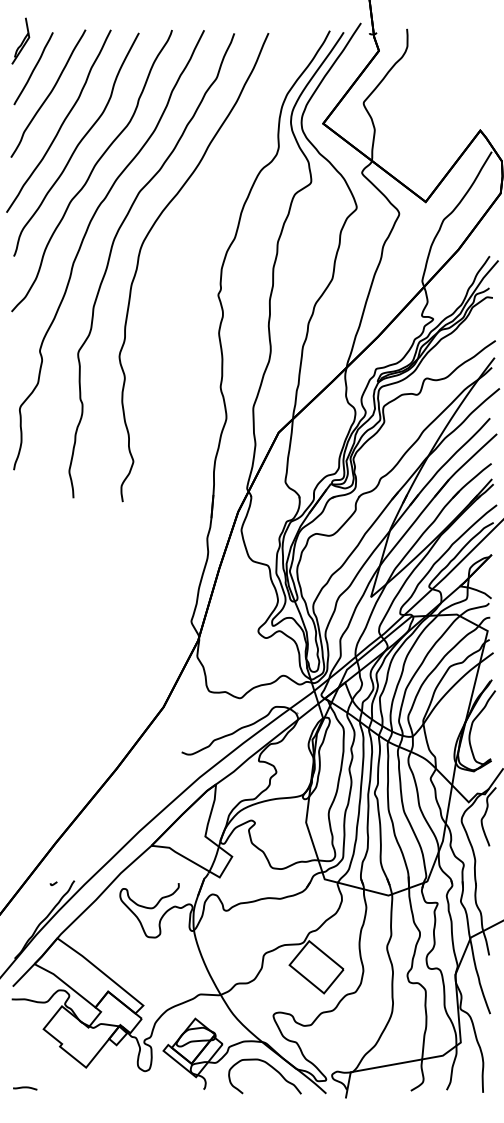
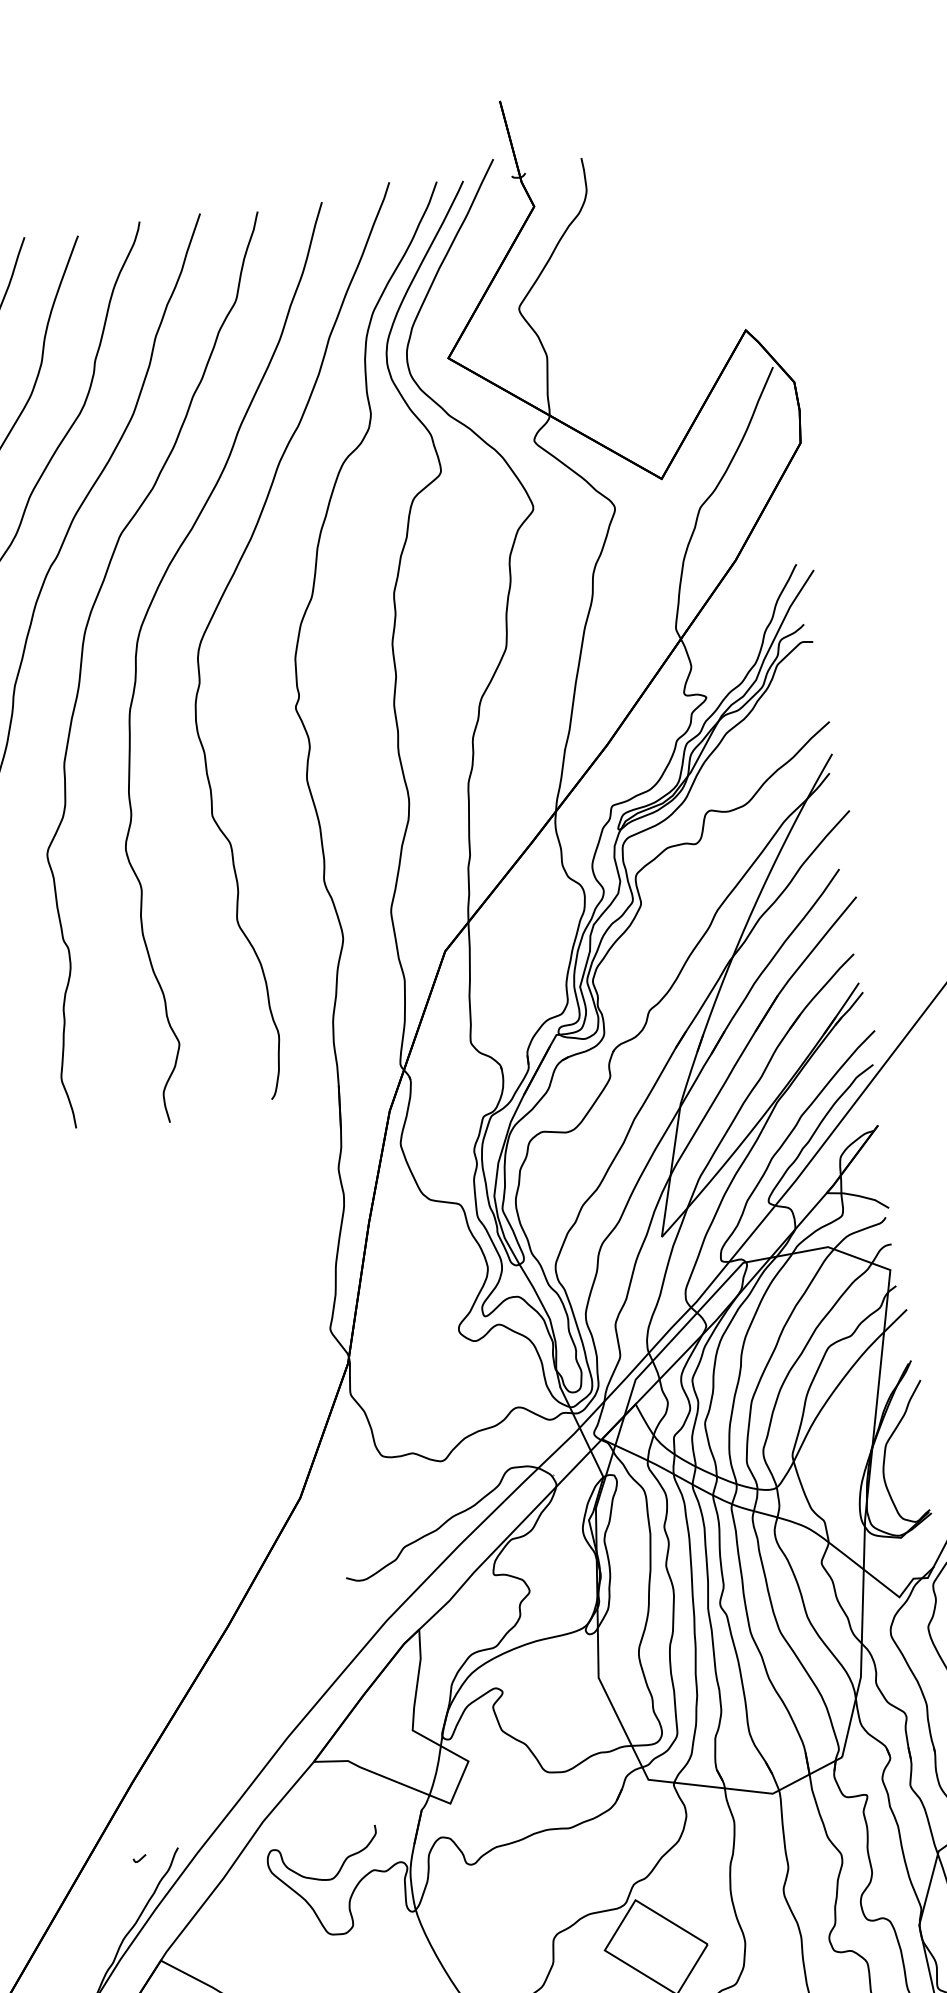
curve: (189, 231) -> (224, 596), added

